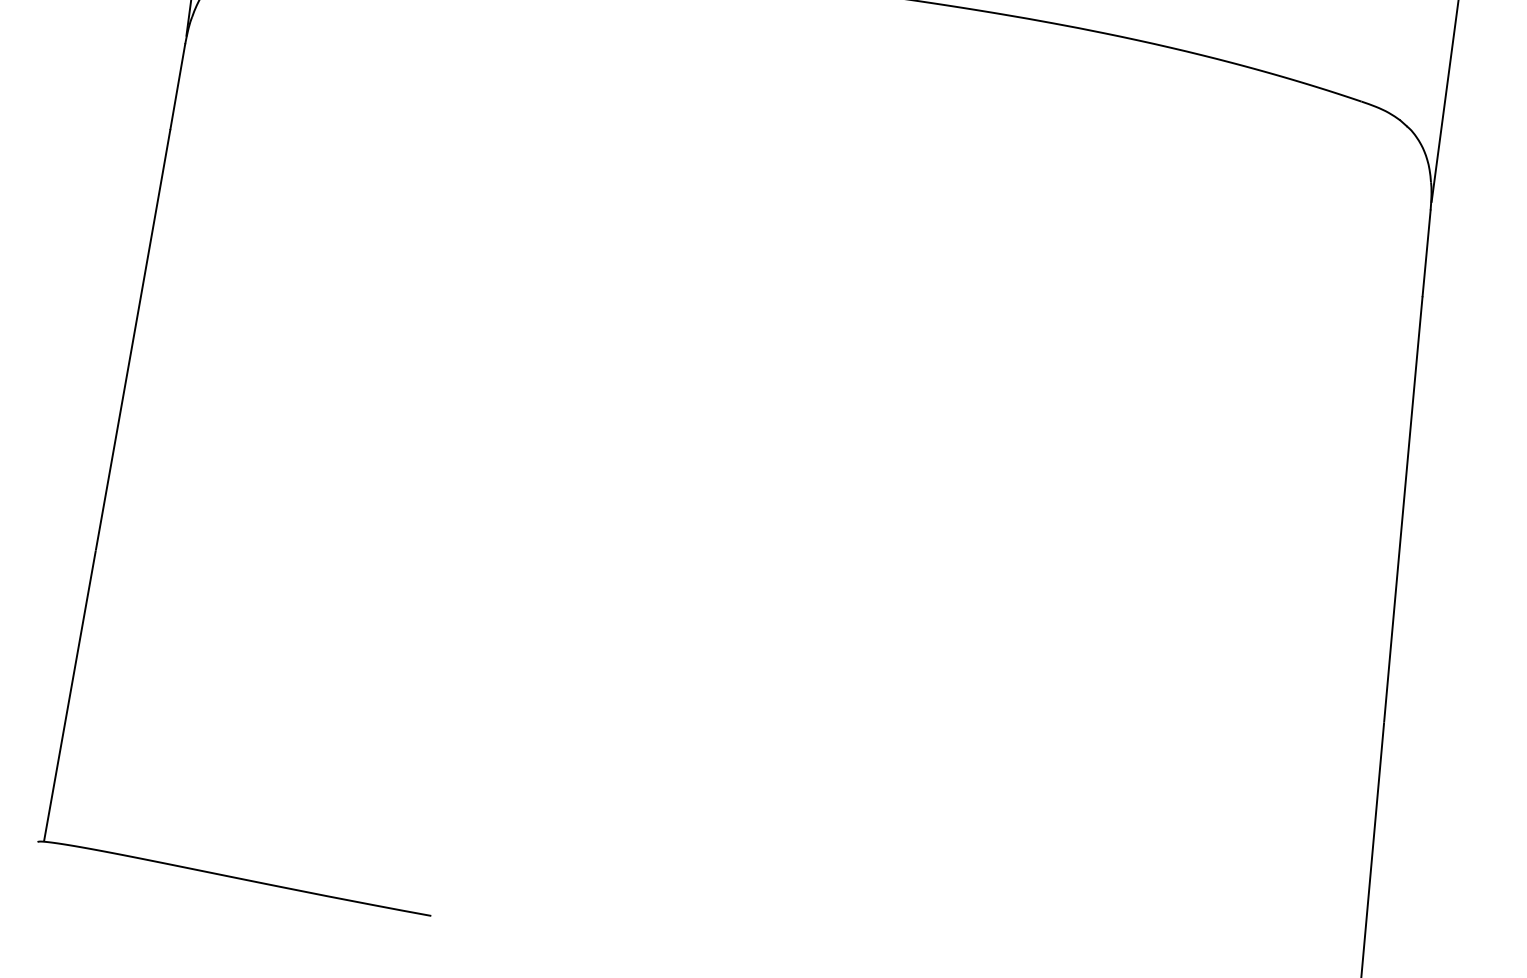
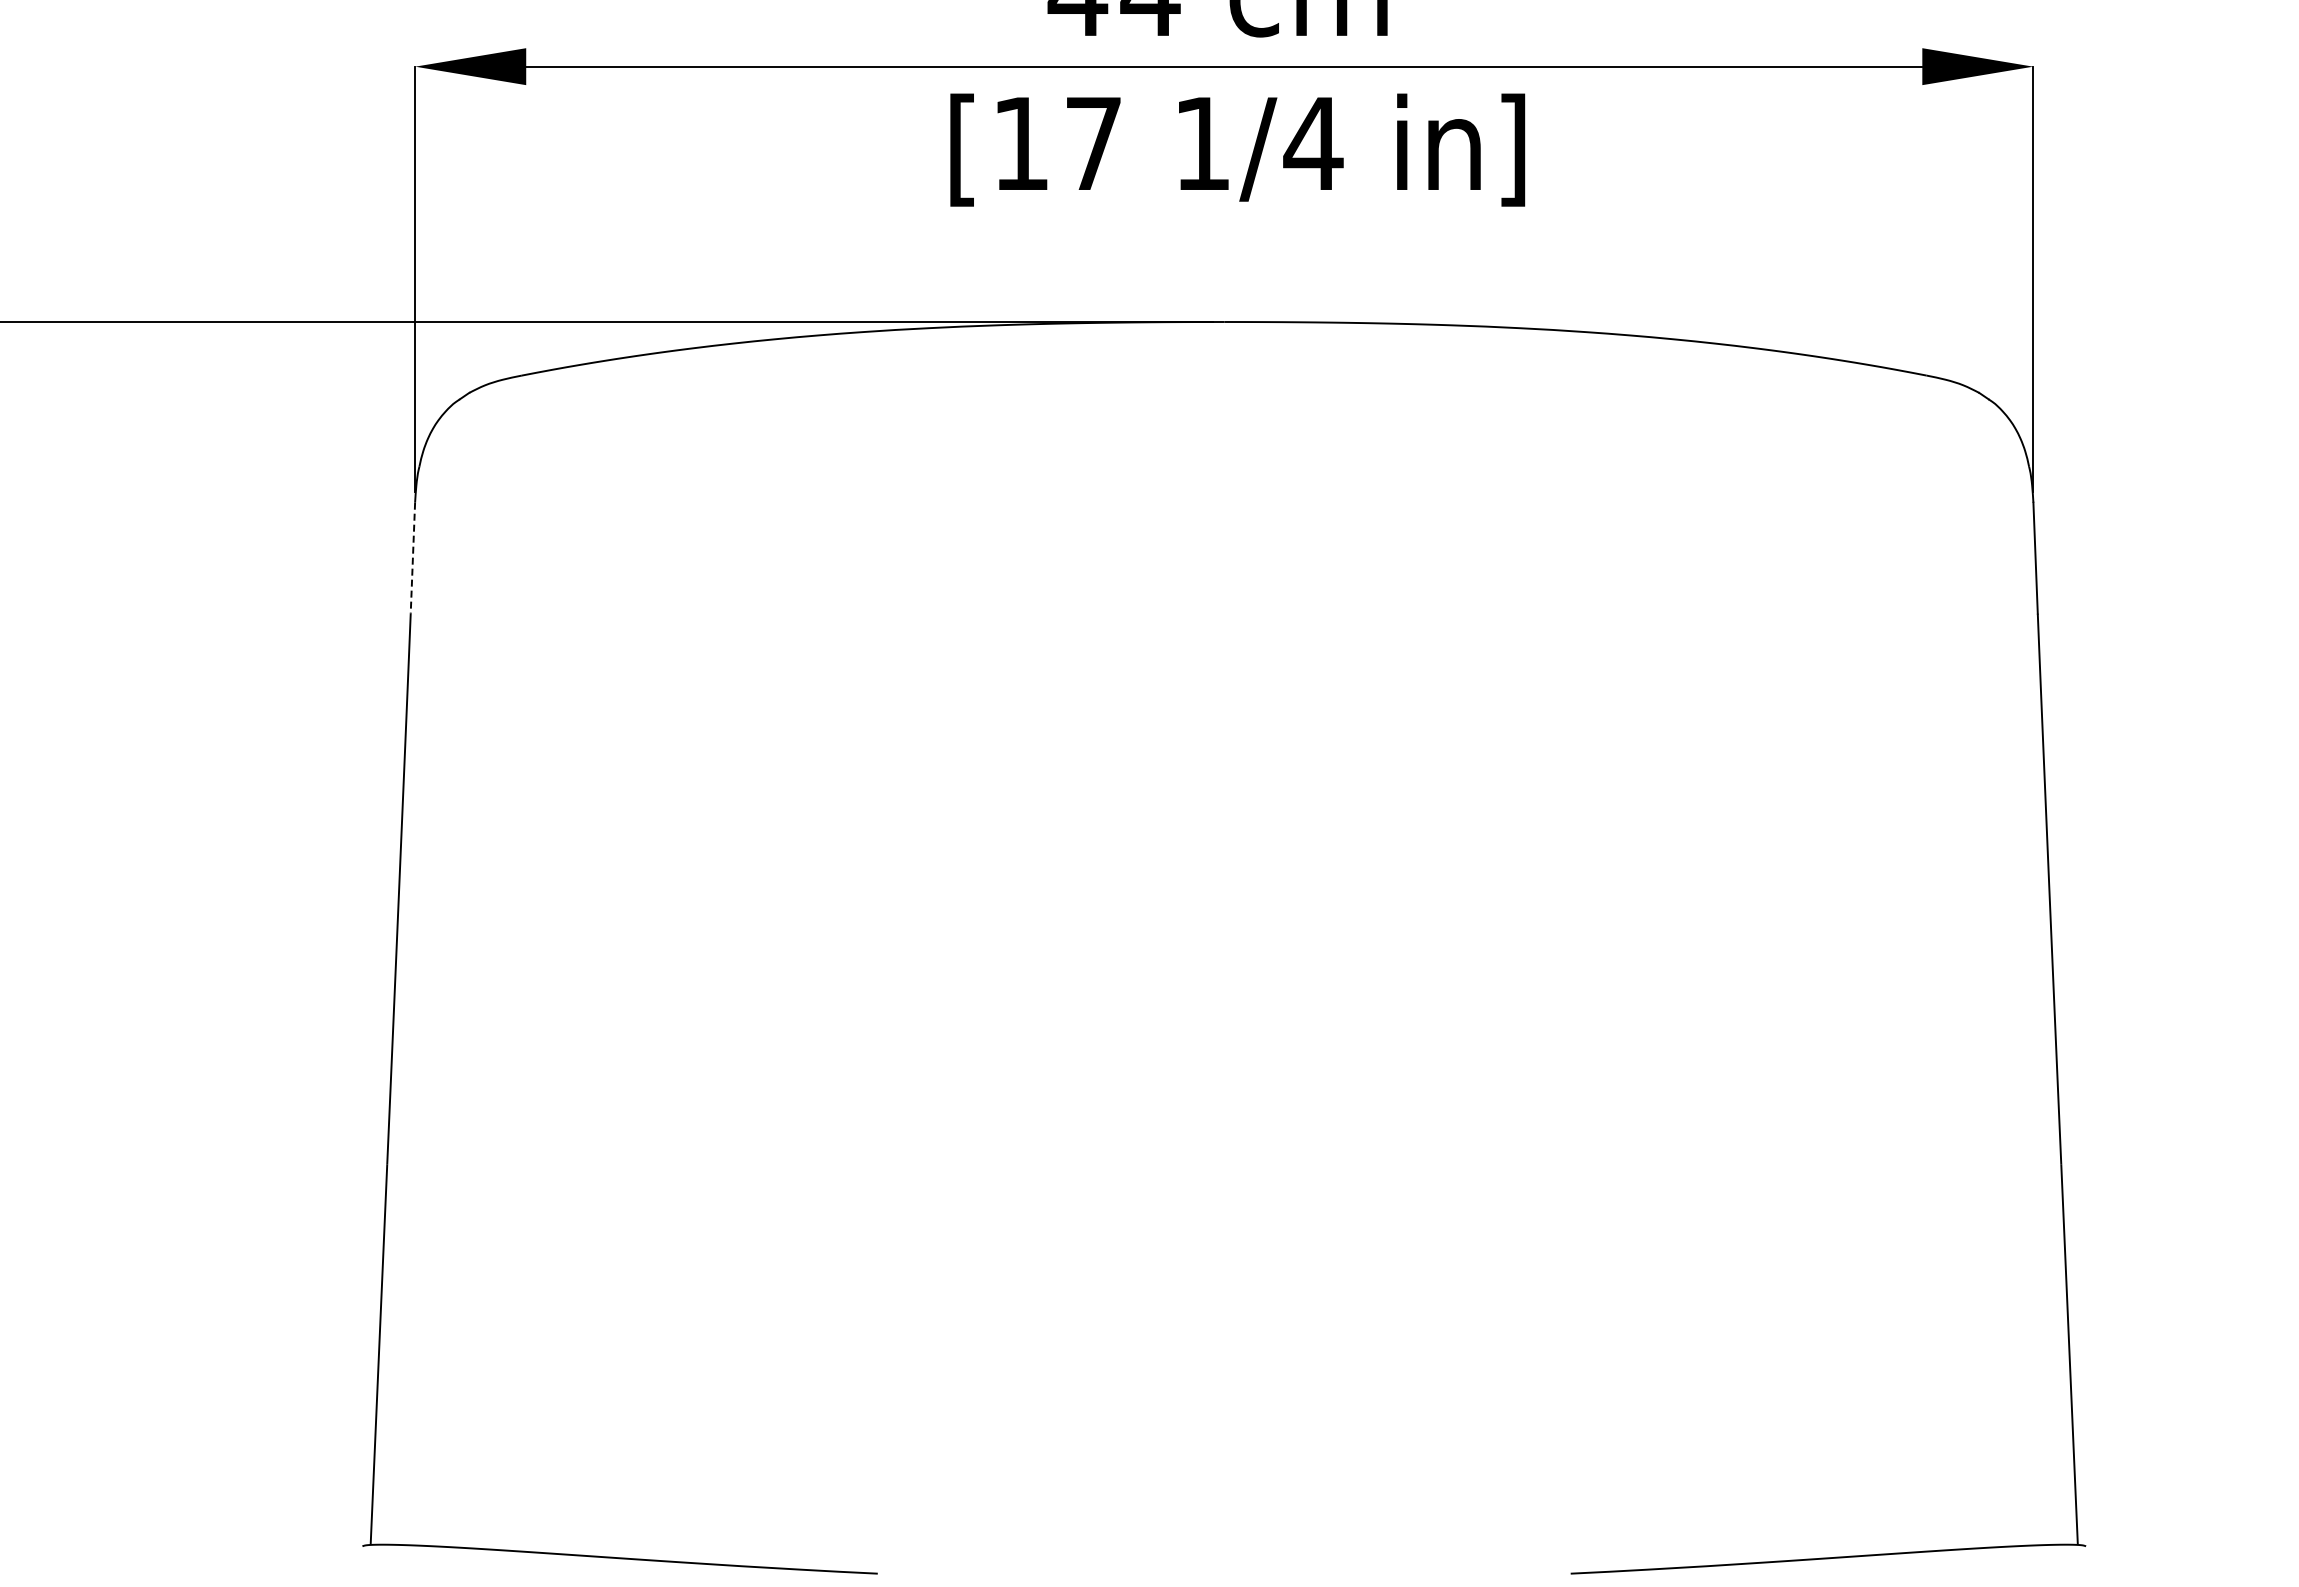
line: (177, 86) -> (412, 558), solid -> dashed

